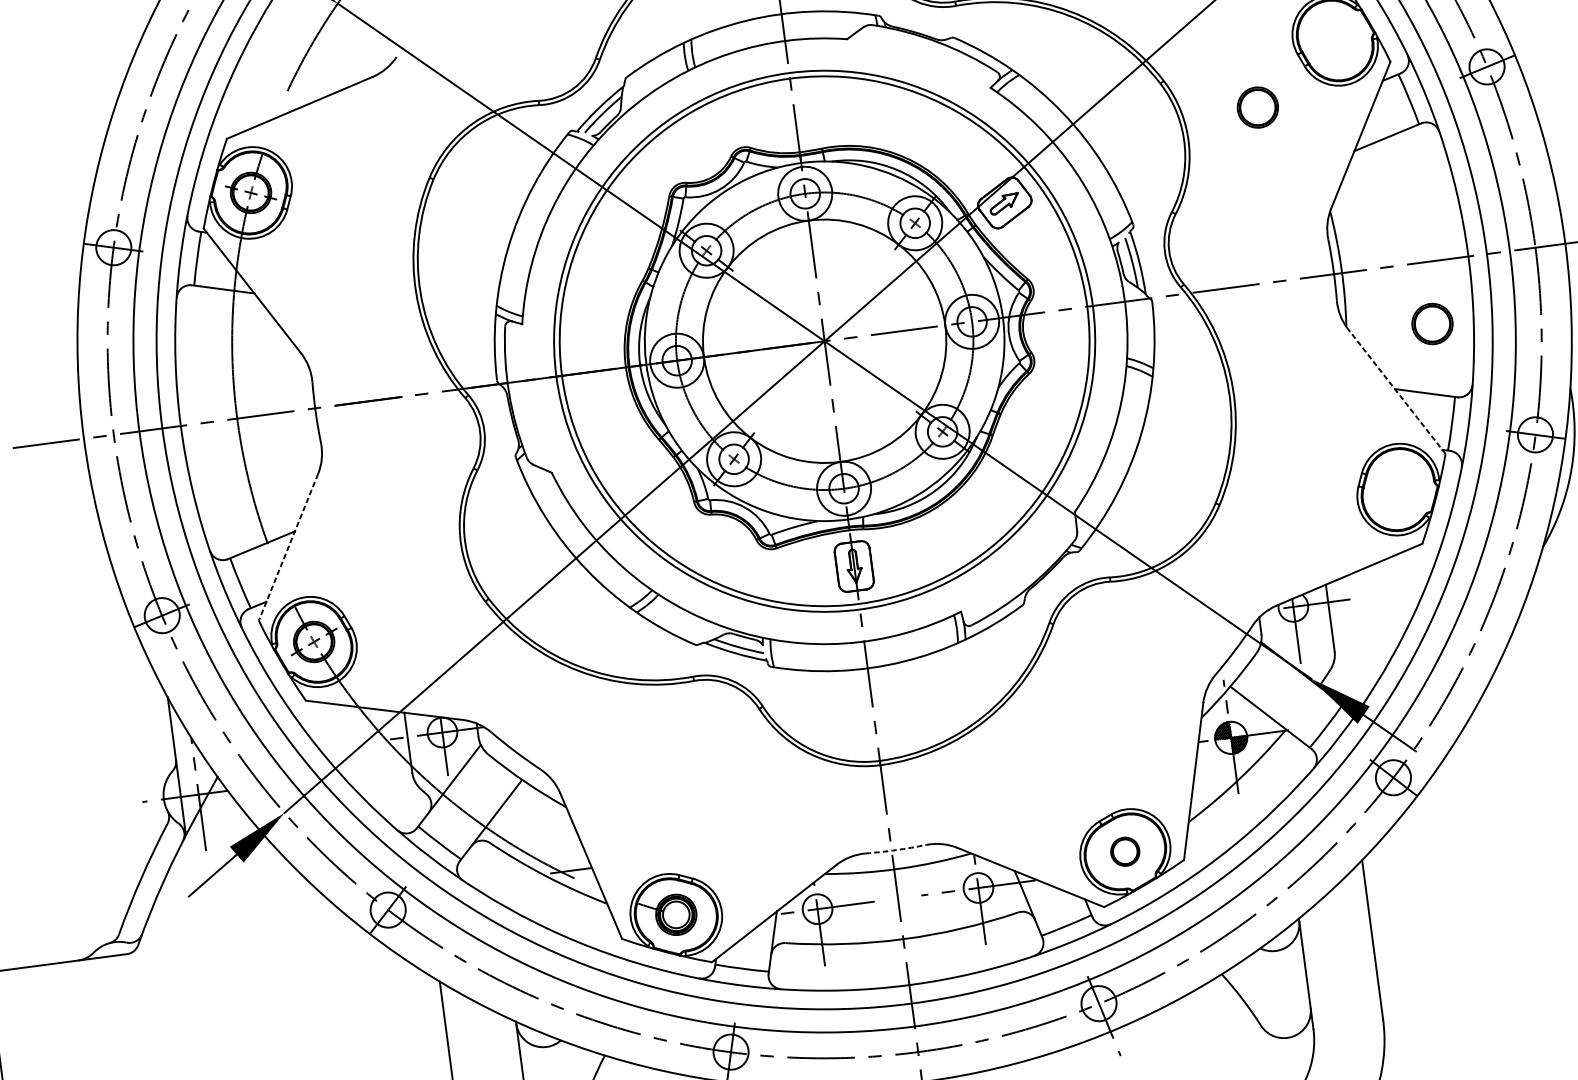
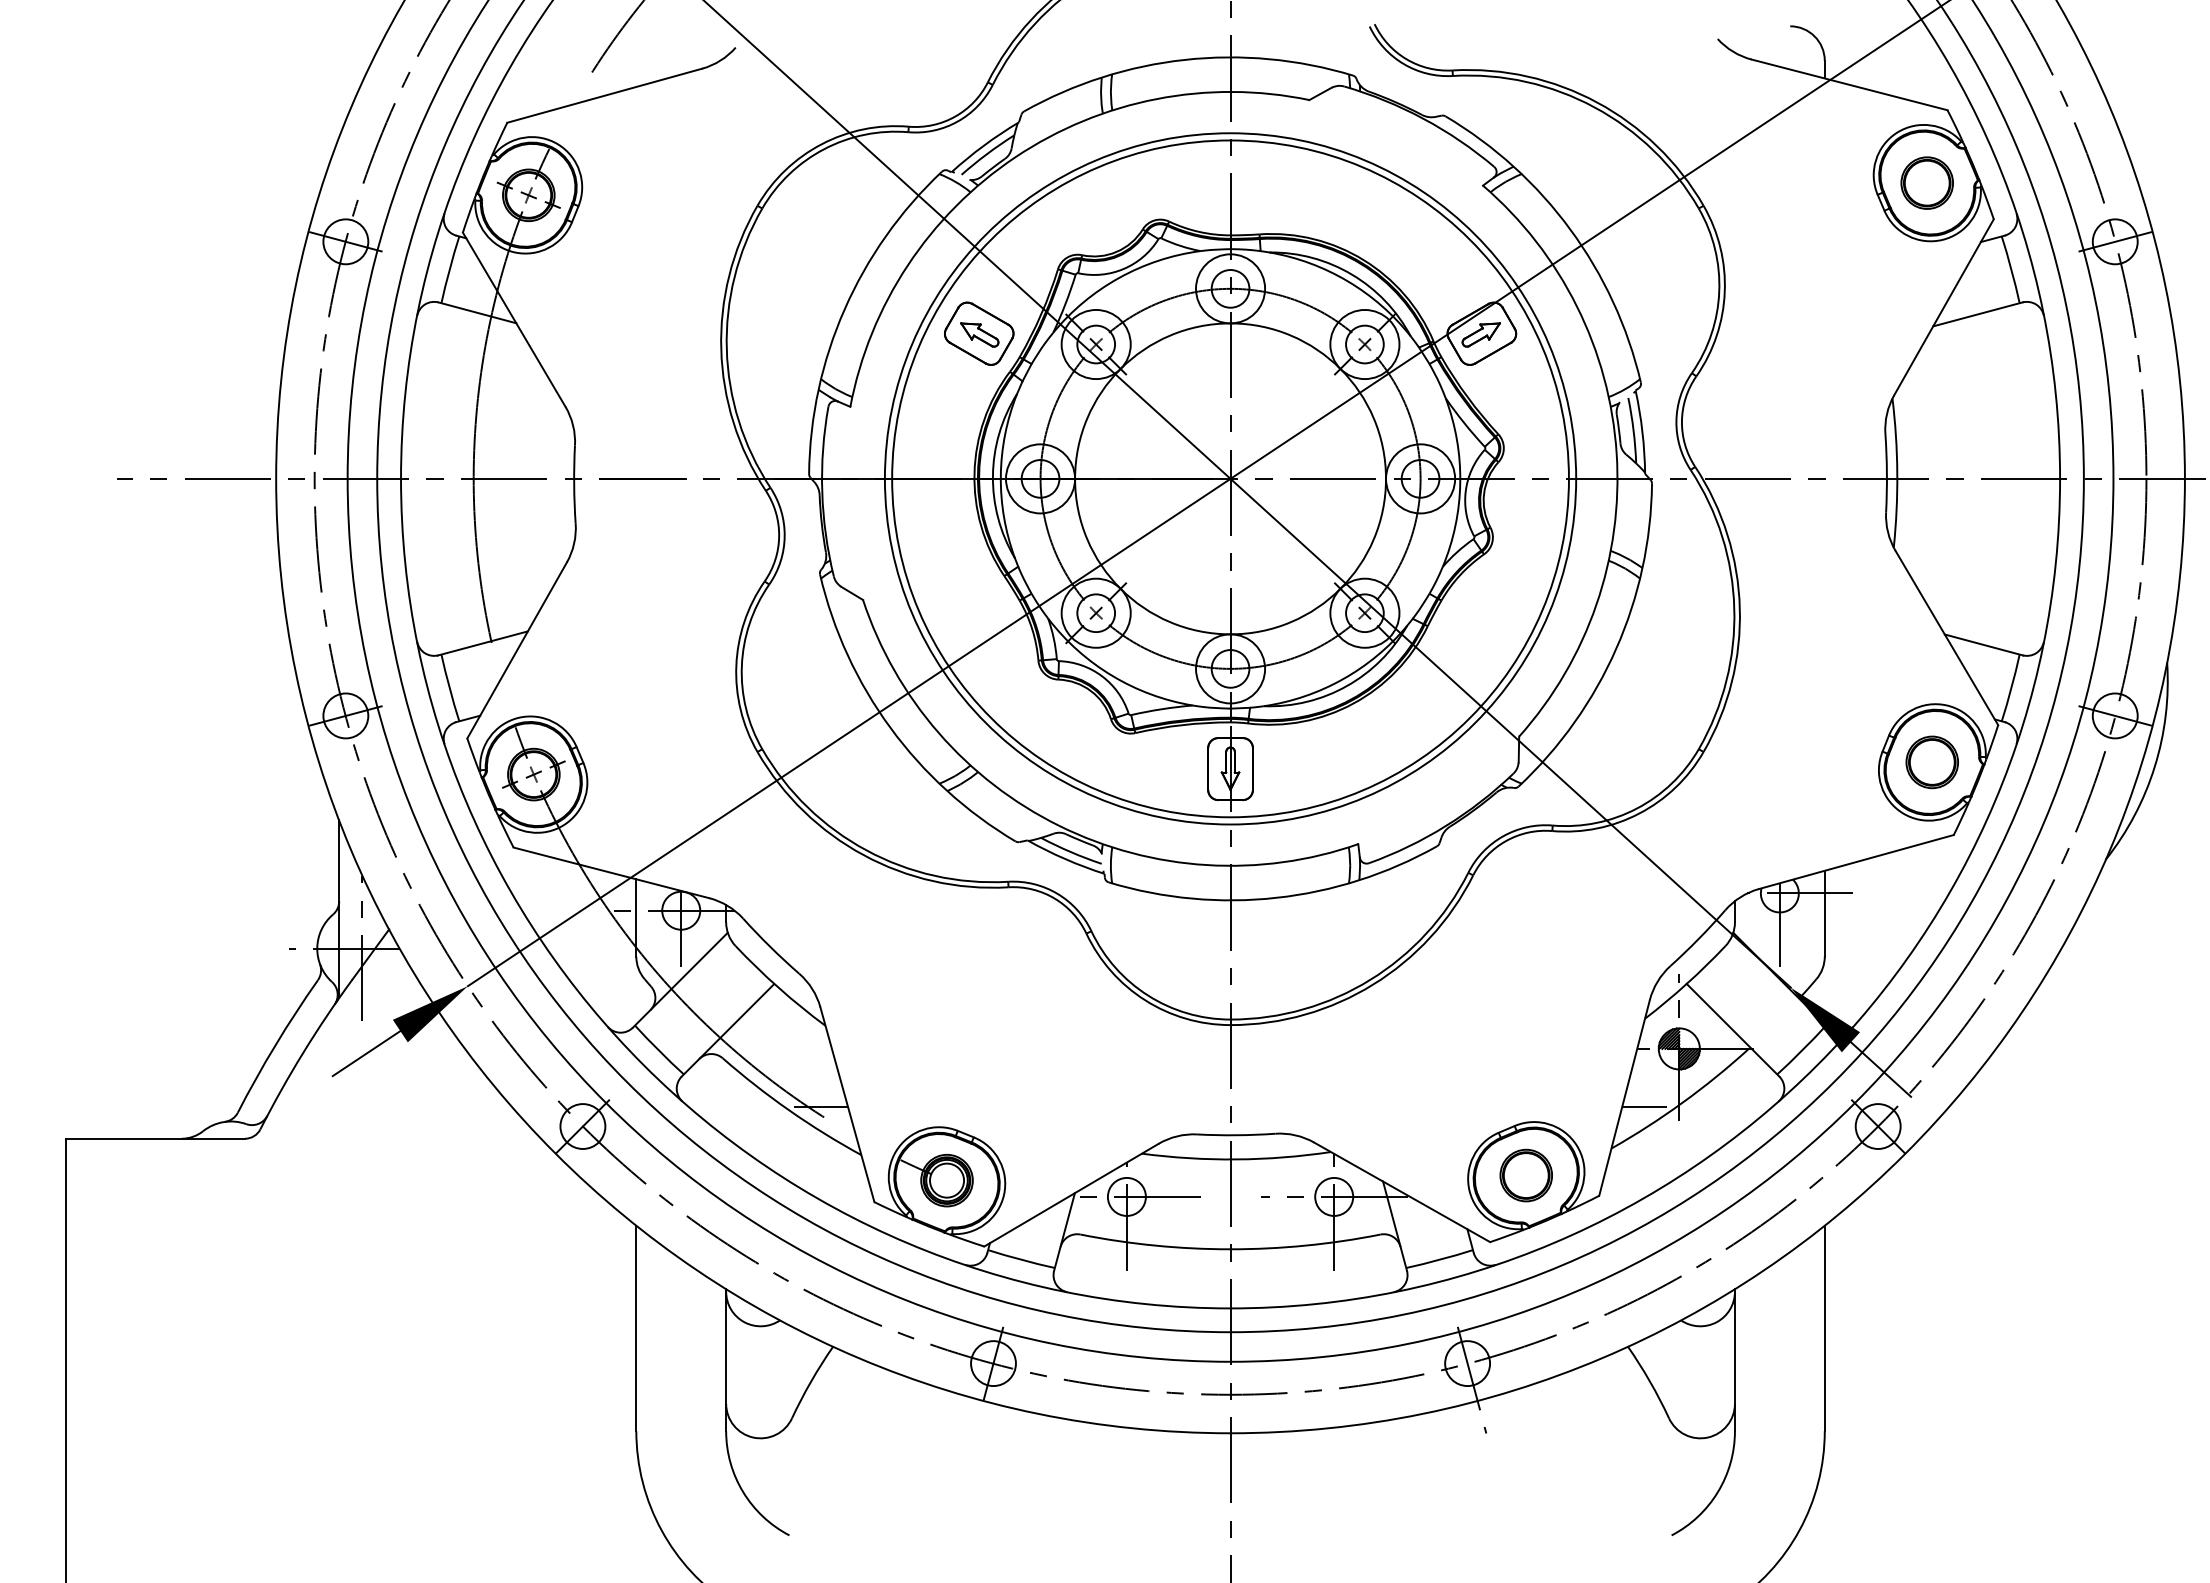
part: (1257, 107) -> (1926, 182), moved
part: (614, 254) -> (979, 333), added
part: (1431, 324) -> (1931, 762), moved
line: (1396, 391) -> (1946, 637), dashed -> solid
line: (288, 547) -> (516, 650), dashed -> solid
line: (1210, 786) -> (1644, 1107), added
arc: (896, 850) -> (1236, 1135), dashed -> solid
part: (1124, 851) -> (1525, 1175), size x1.43

